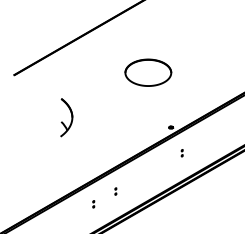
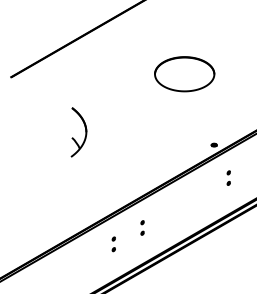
part: (181, 153) -> (227, 178), size x1.6
part: (115, 191) -> (142, 227), size x1.6
part: (93, 204) -> (113, 244), size x1.6

